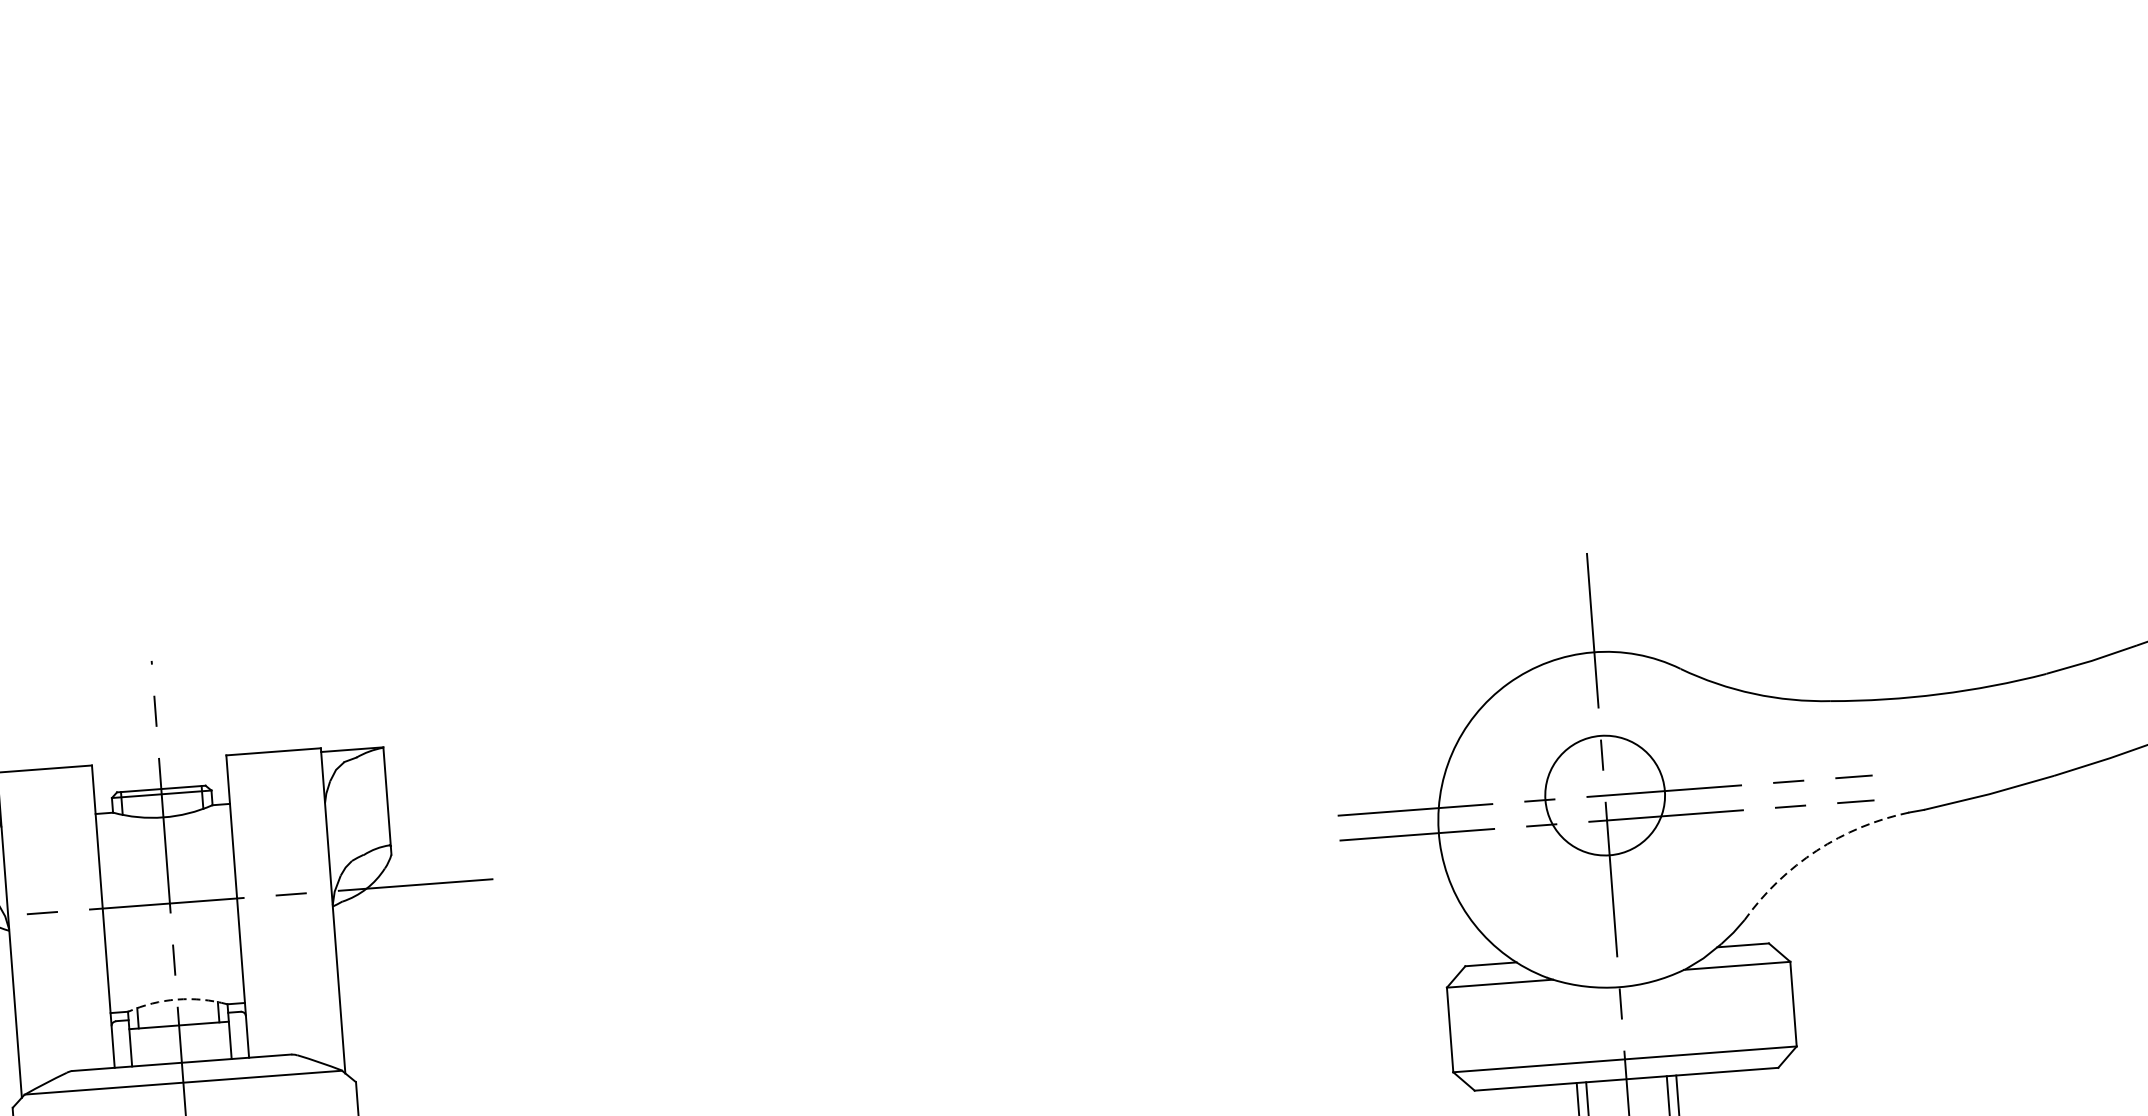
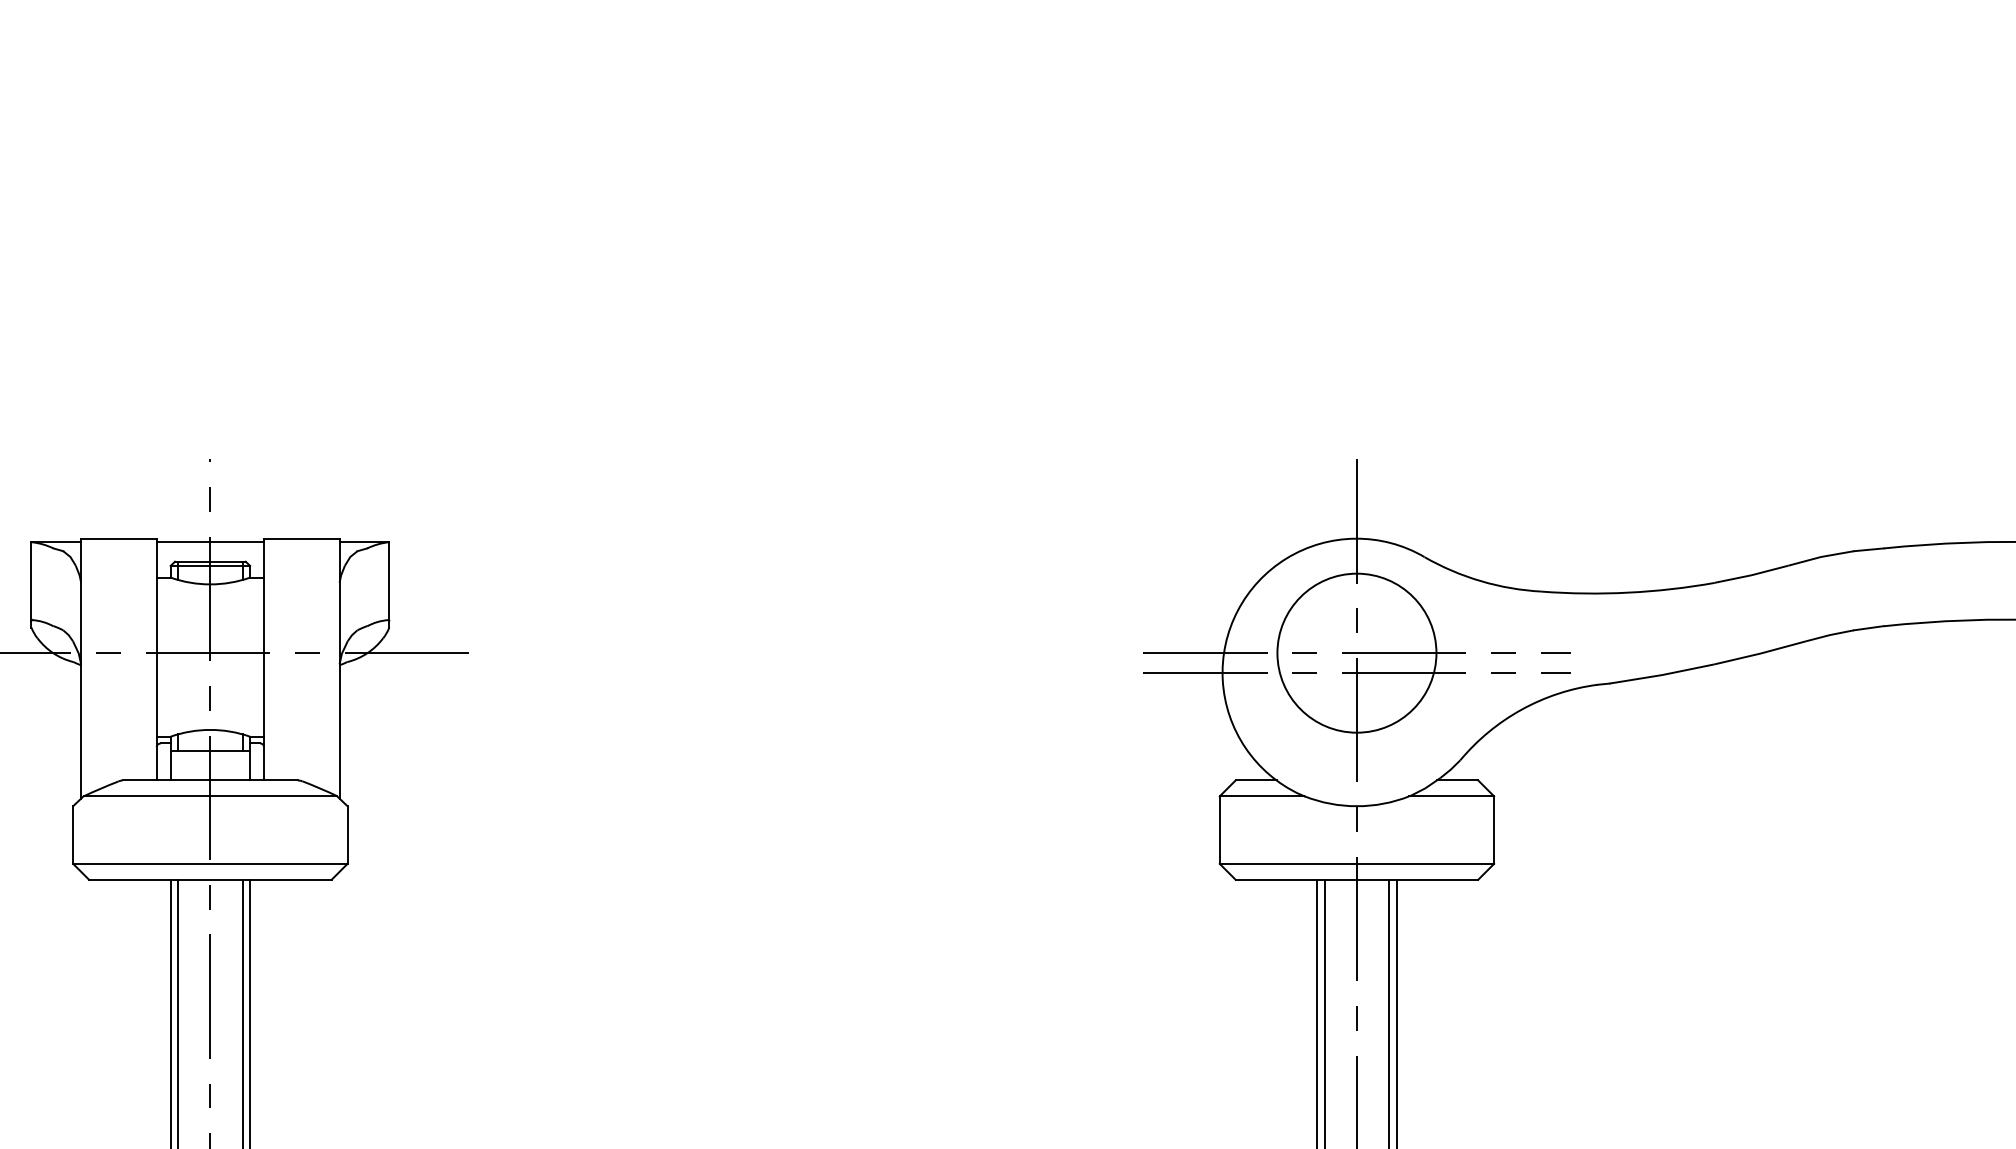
line: (159, 763) -> (210, 541), added
circle: (1604, 794) -> (1356, 652), size x1.67
arc: (1816, 850) -> (1521, 709), dashed -> solid
arc: (177, 999) -> (210, 729), dashed -> solid

